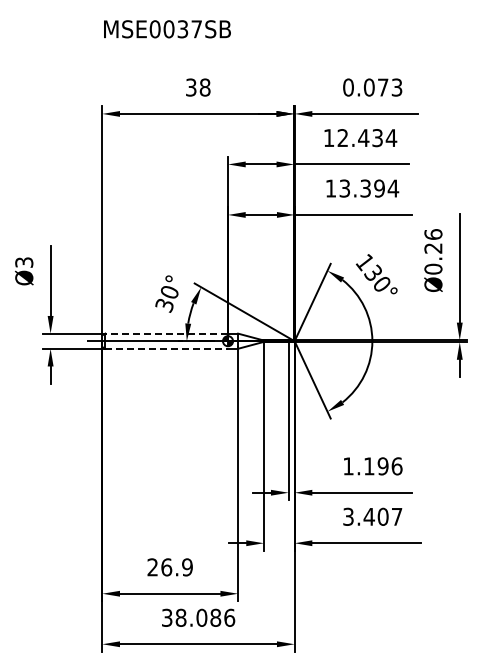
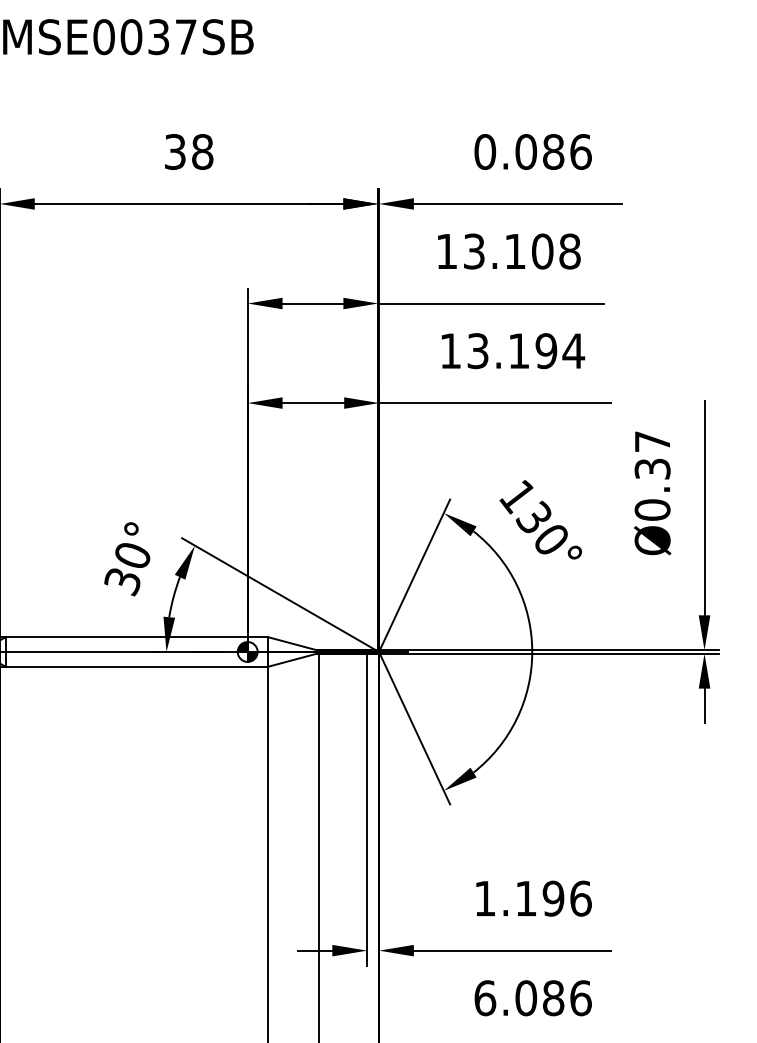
text: (389, 87) -> (566, 151), 0.073 -> 0.086
text: (367, 138) -> (522, 252), 12.434 -> 13.108
text: (365, 188) -> (518, 350), 13.394 -> 13.194
text: (433, 241) -> (652, 455), Ø0.26 -> Ø0.37
line: (166, 333) -> (126, 636), dashed -> solid
line: (167, 348) -> (128, 666), dashed -> solid
text: (372, 516) -> (532, 997), 3.407 -> 6.086

